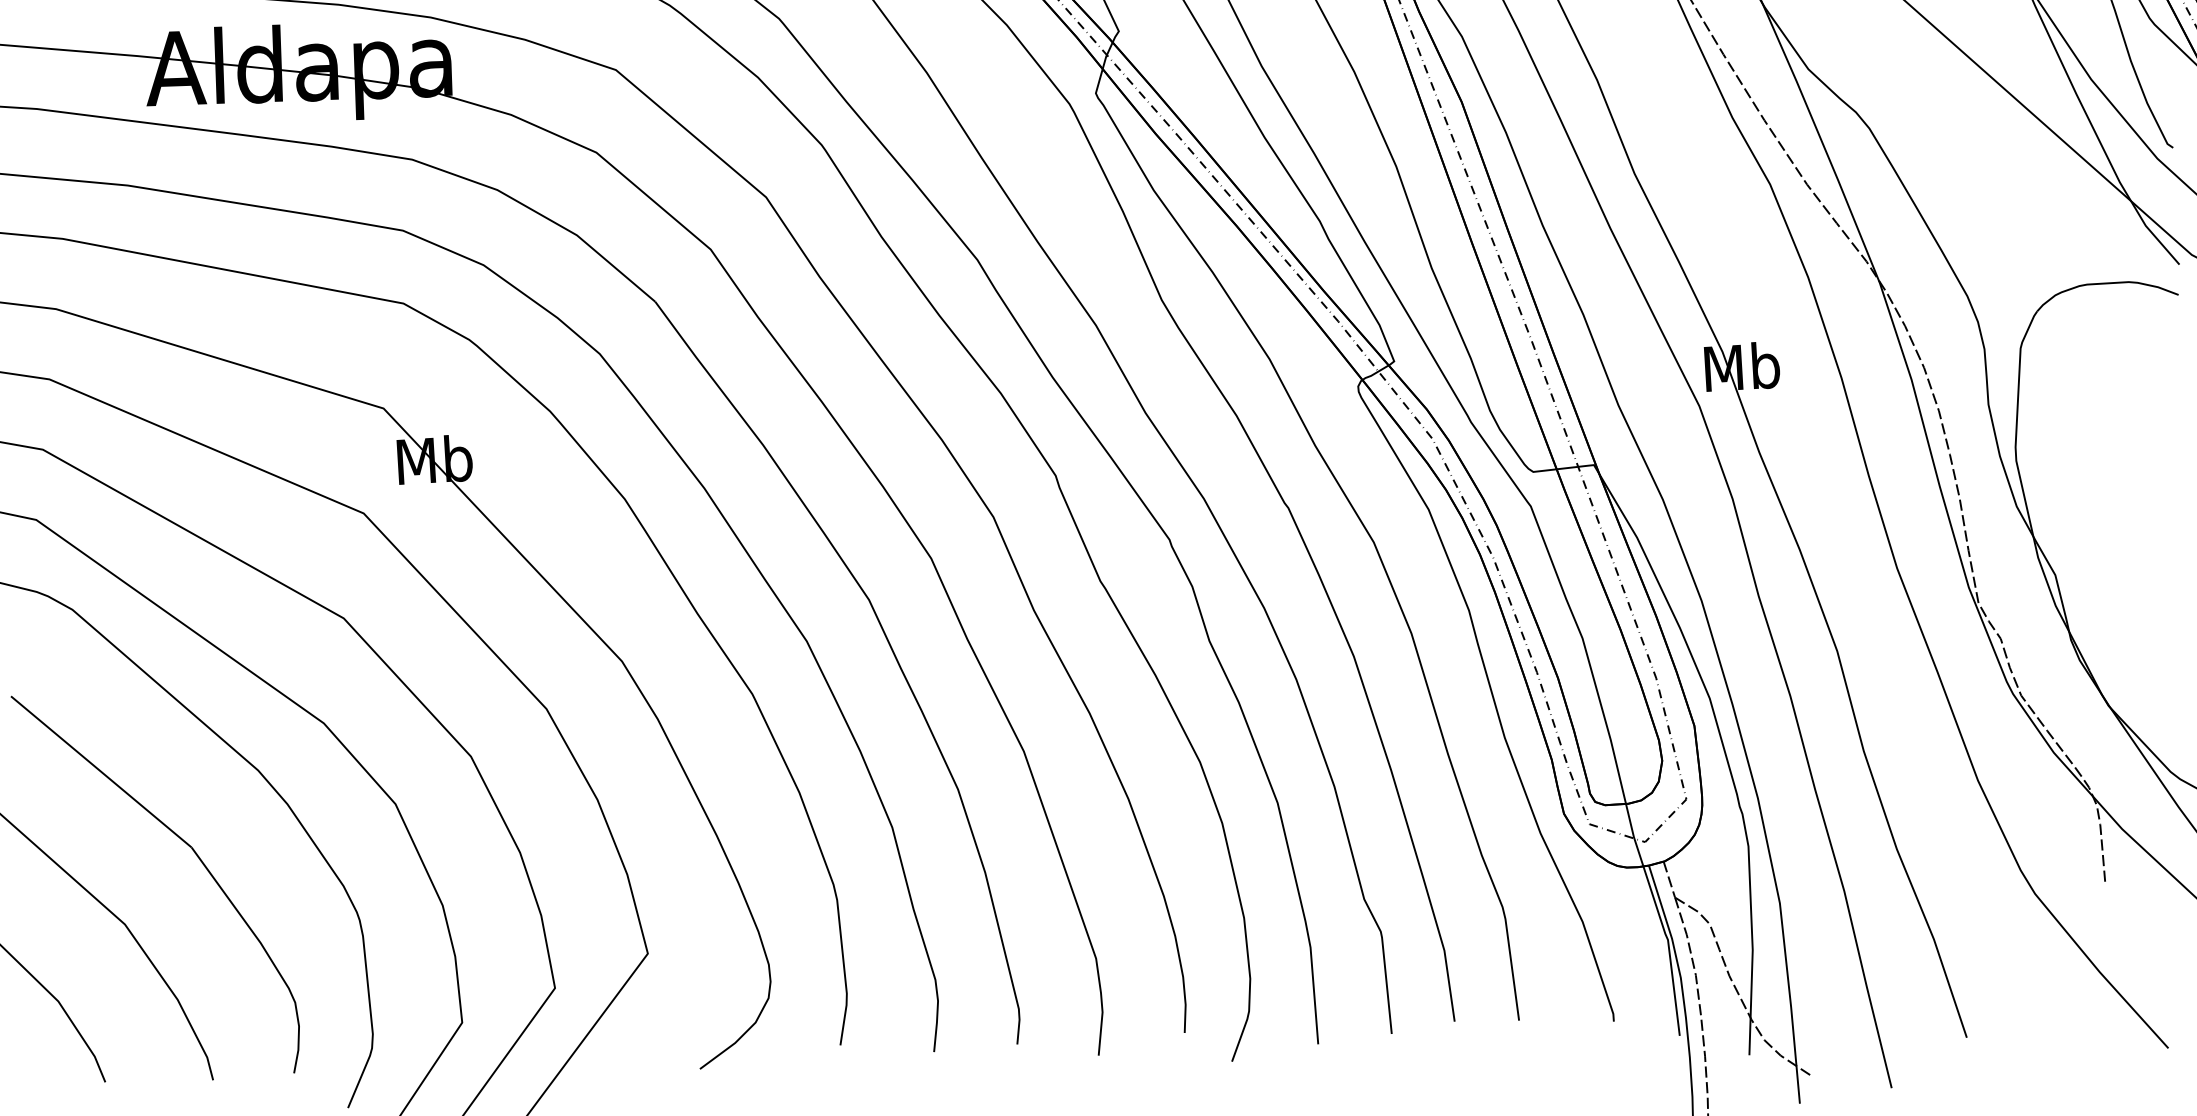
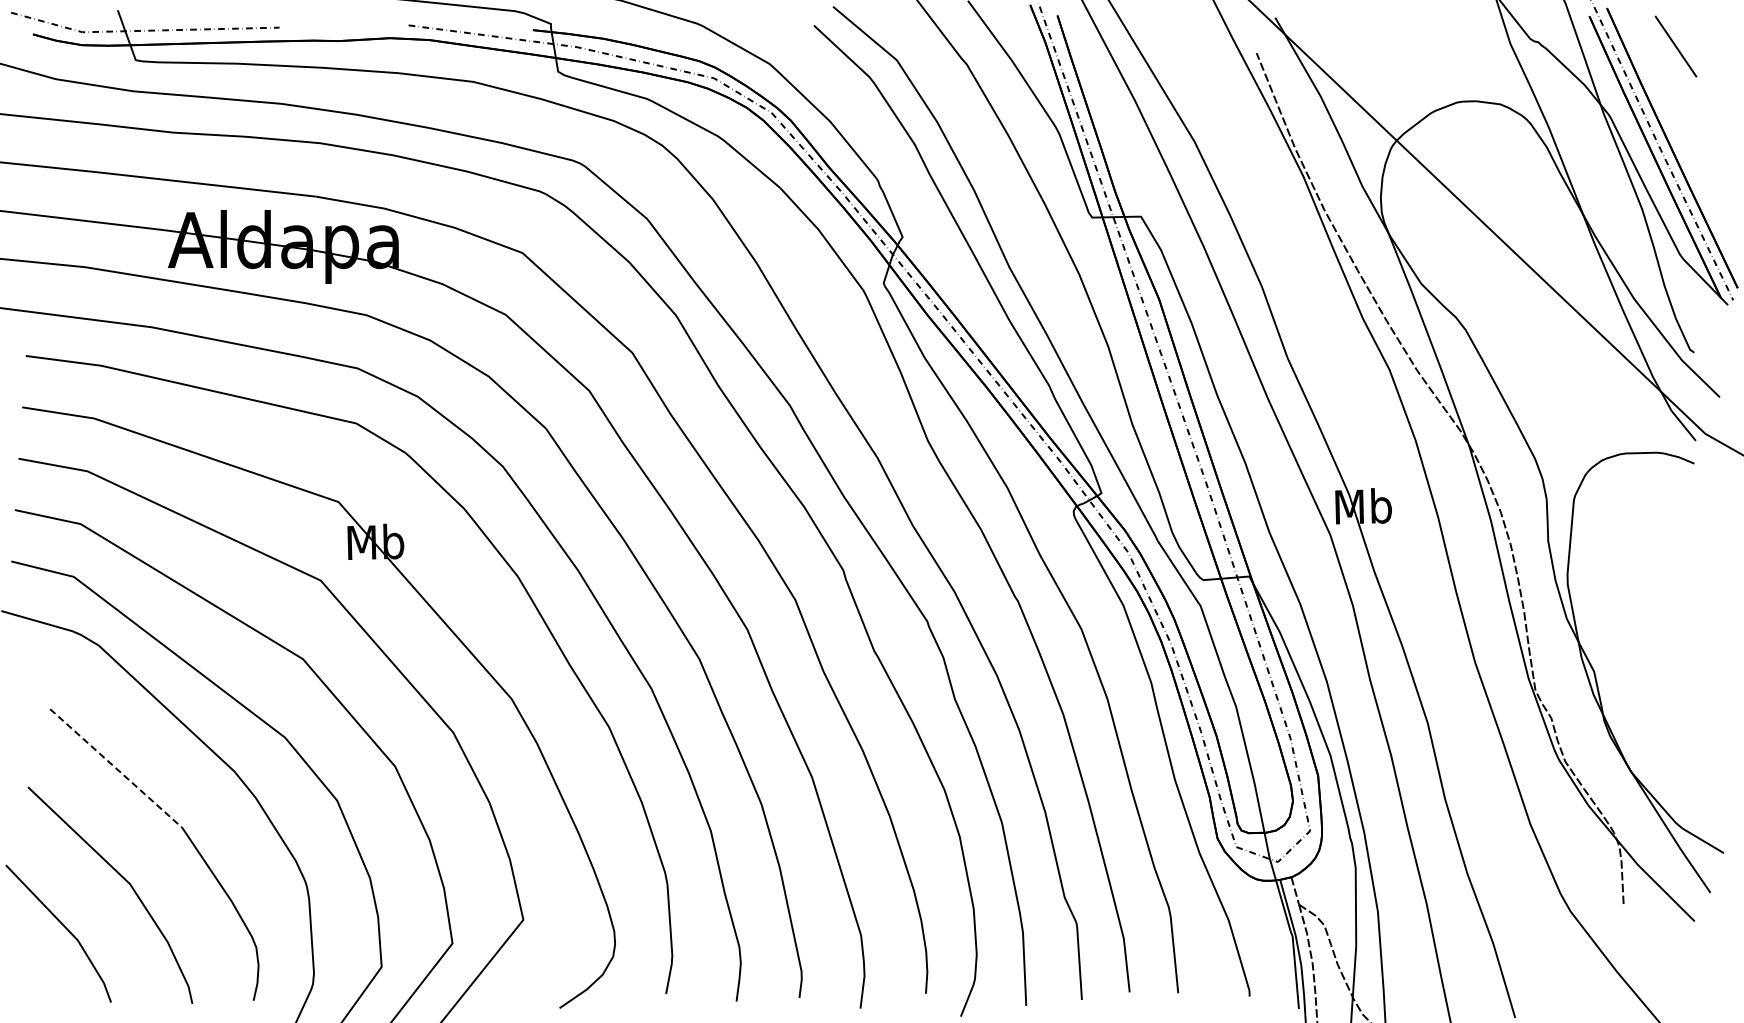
line: (101, 771) -> (116, 768), solid -> dashed

